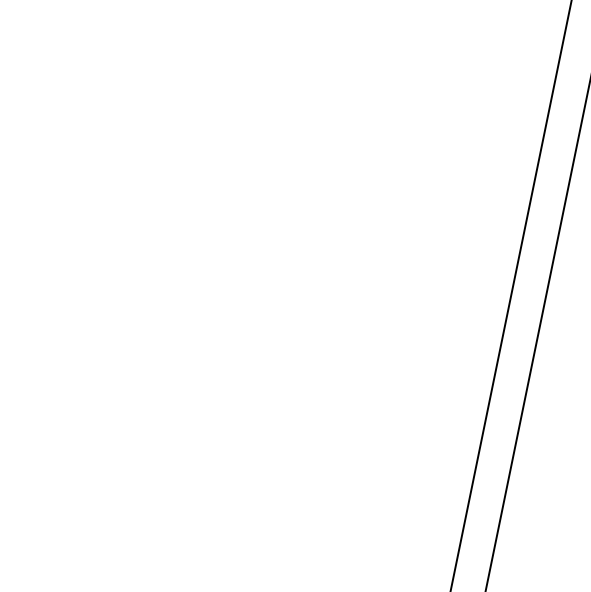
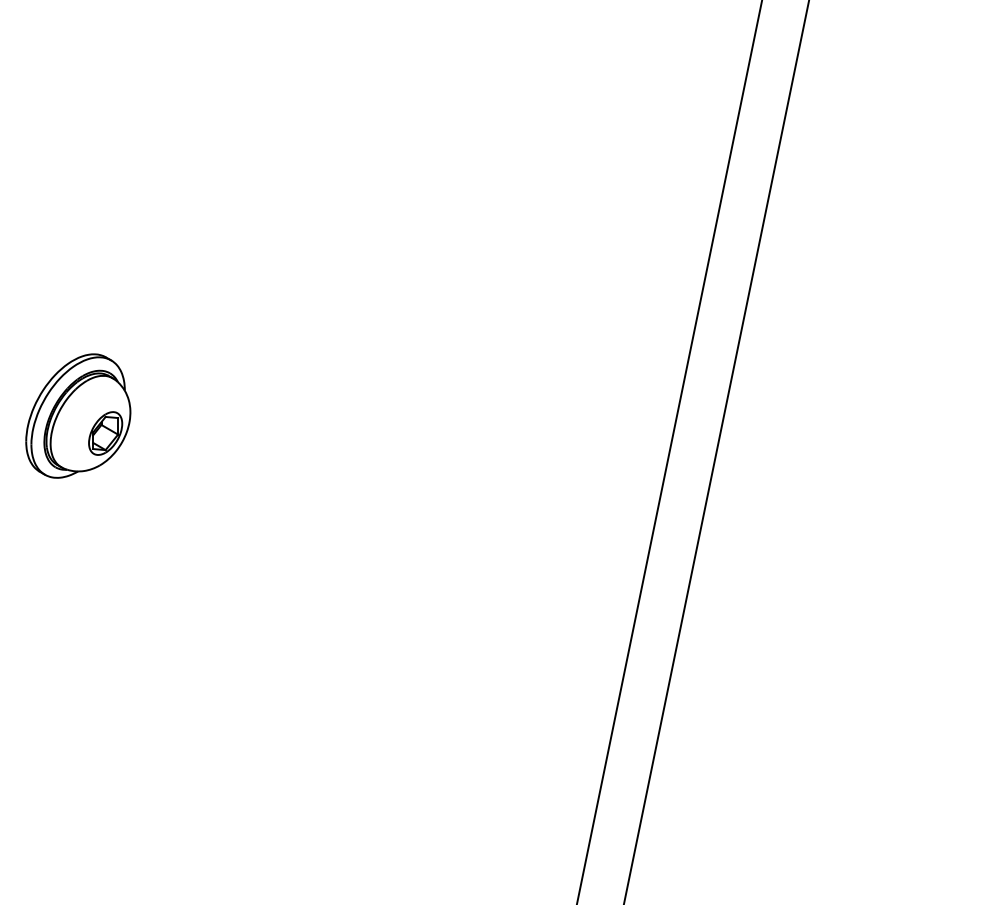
part: (79, 227) -> (78, 415), added

